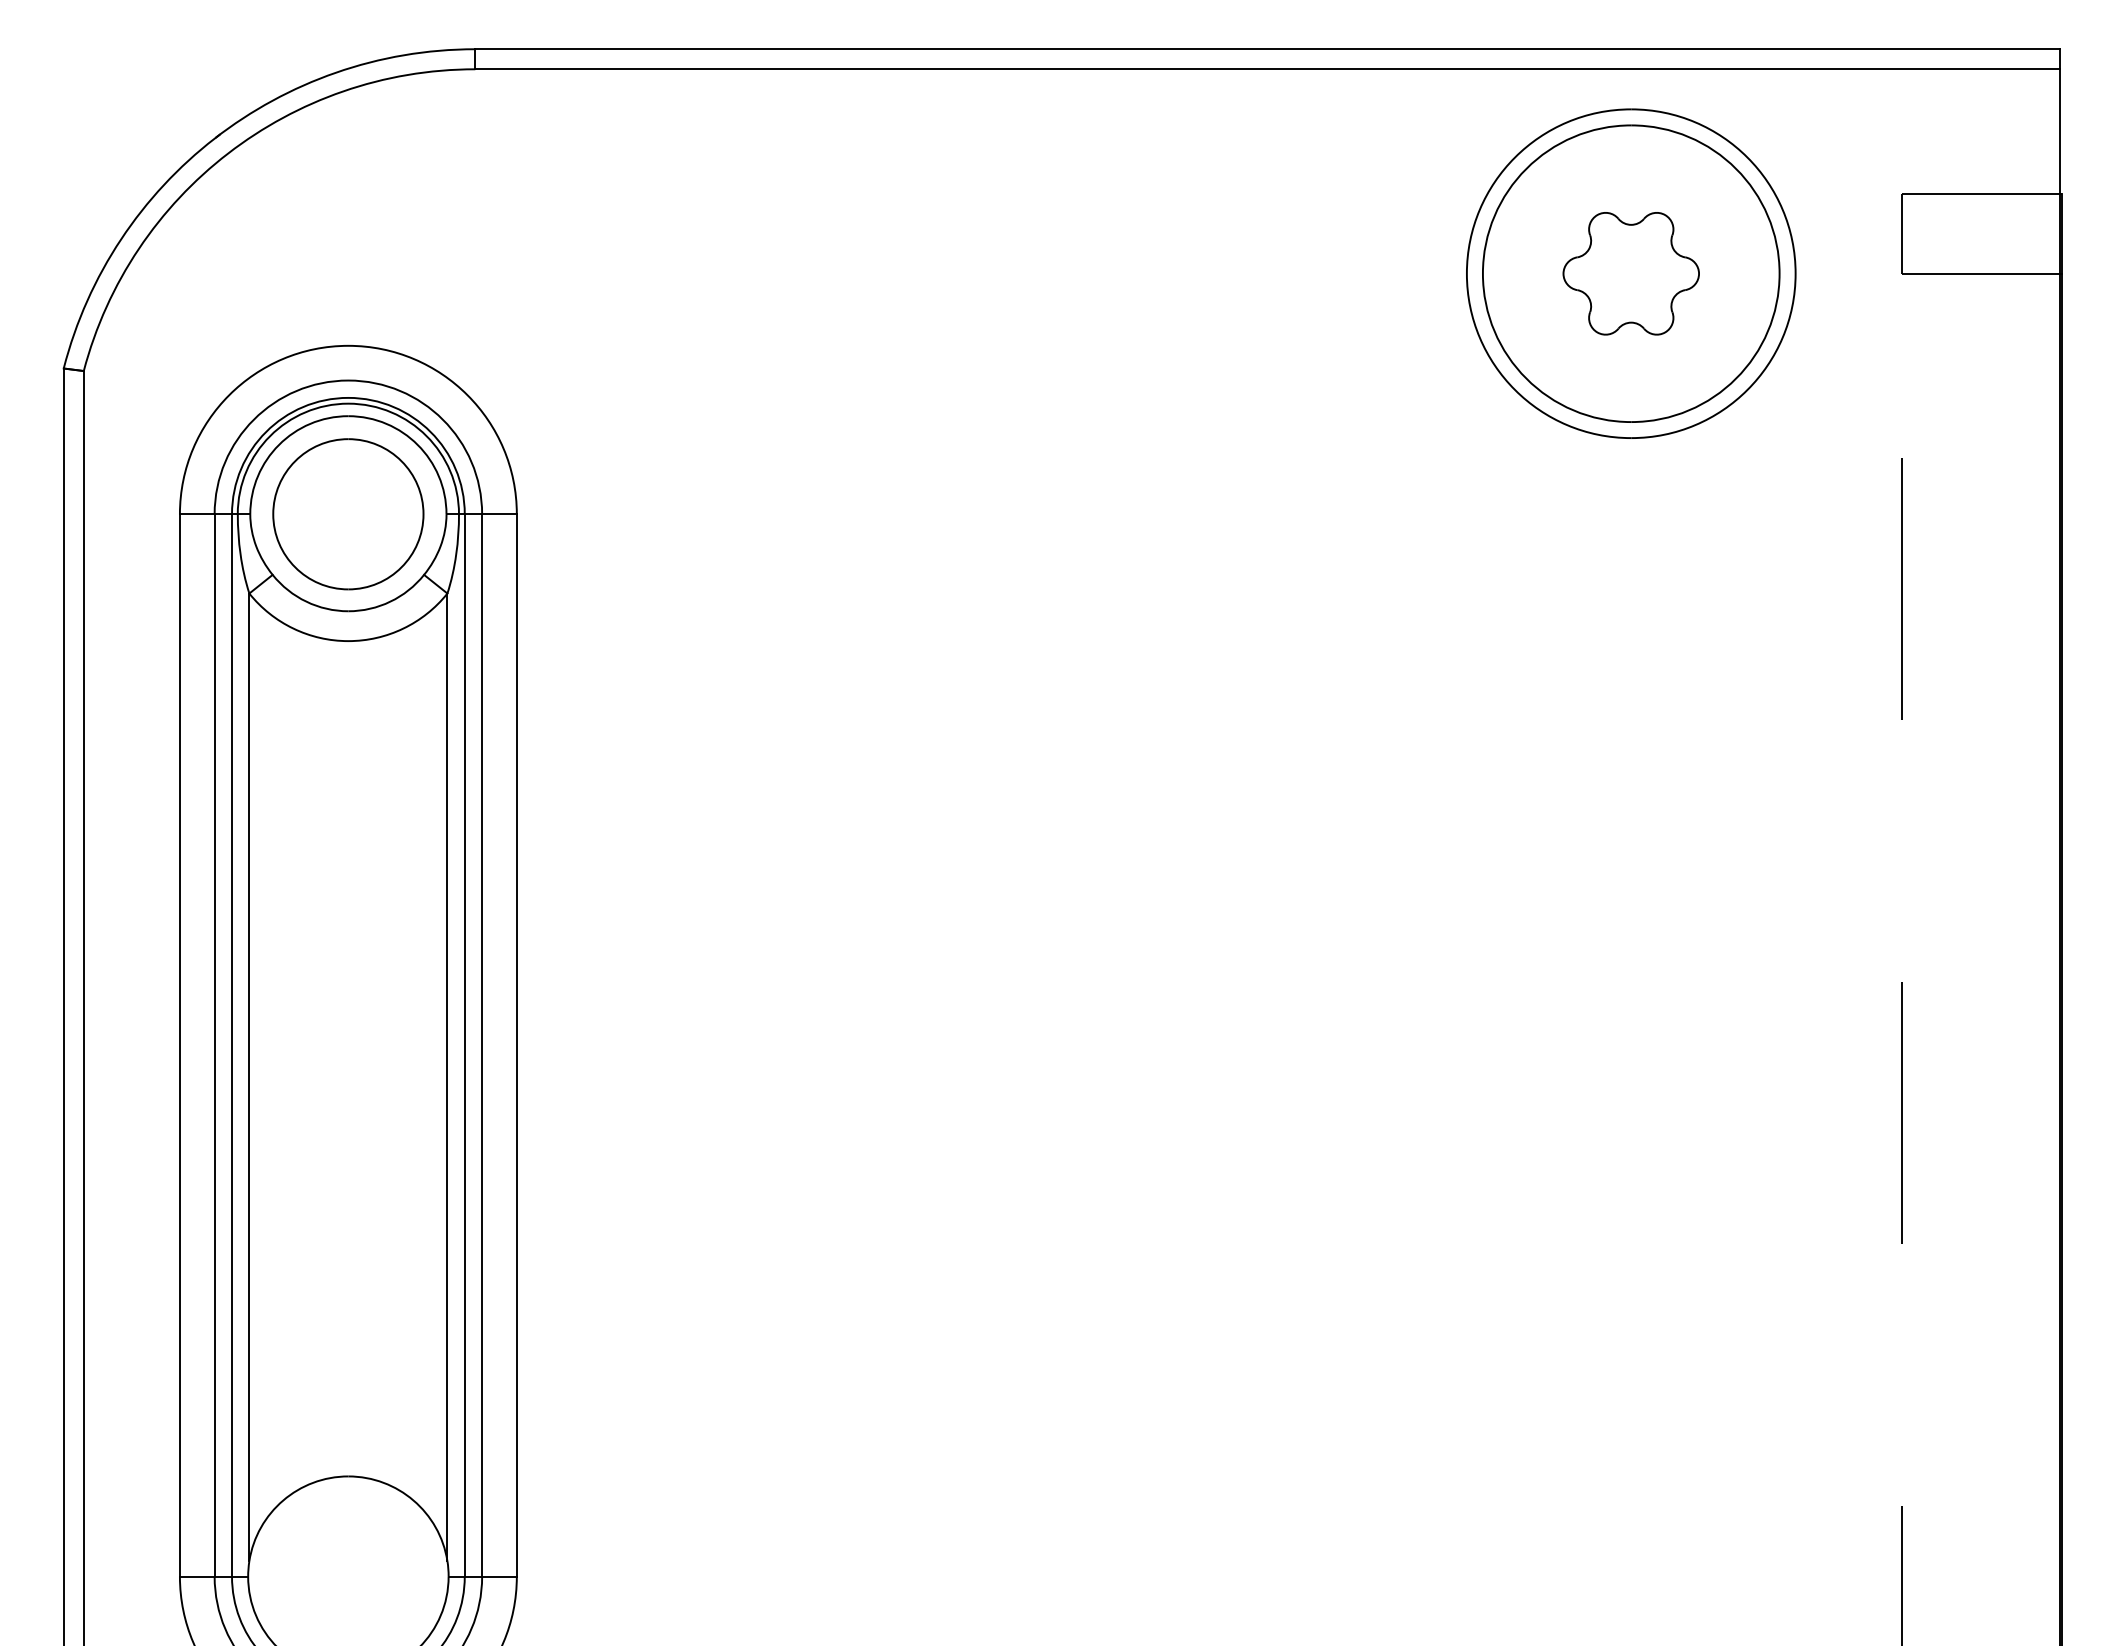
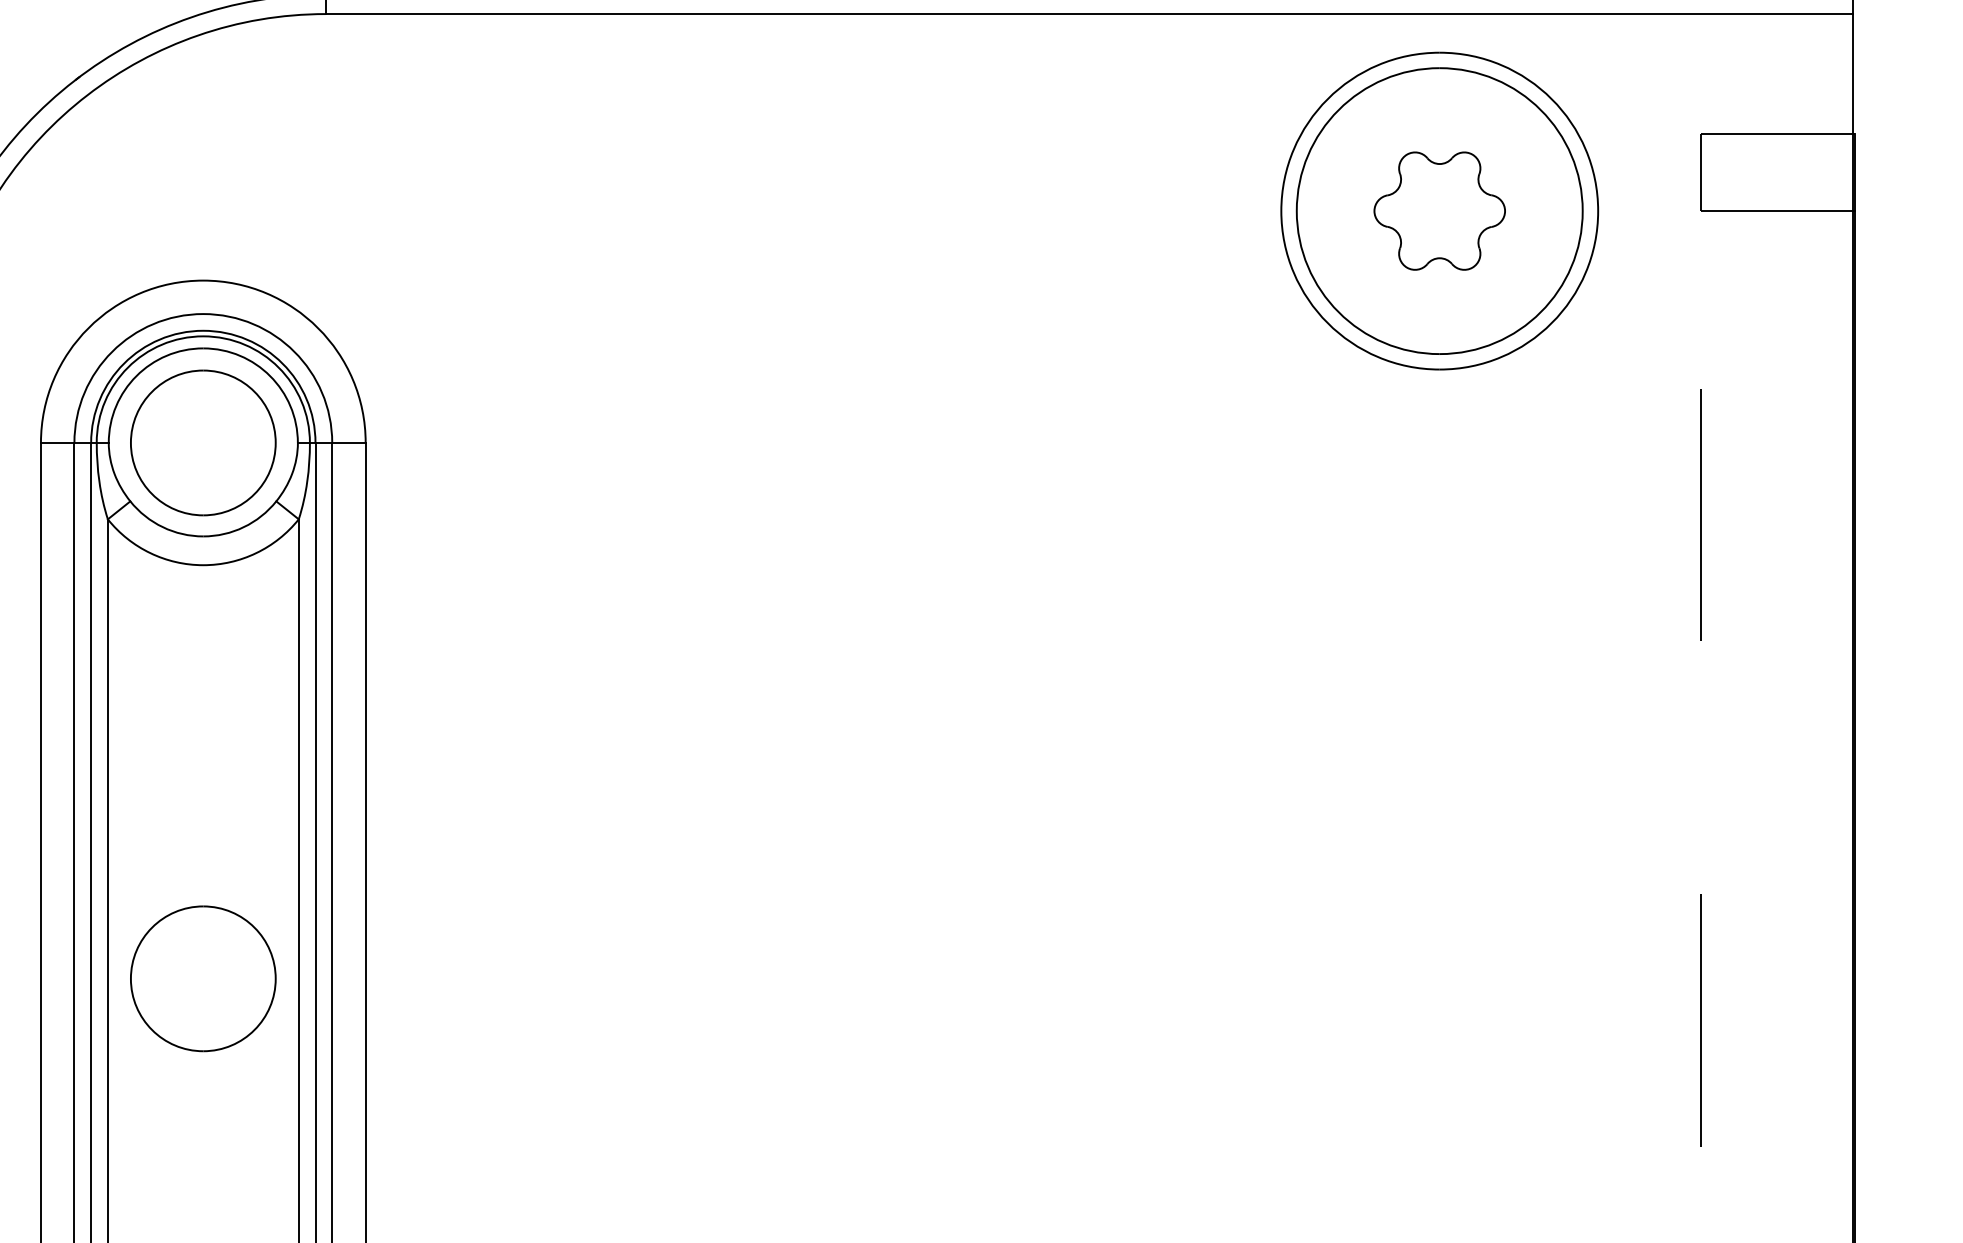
part: (348, 1070) -> (203, 979), added

